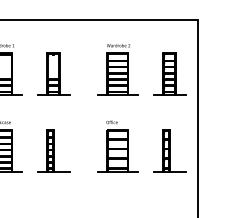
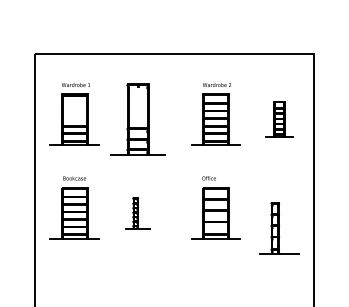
part: (53, 74) -> (137, 119), size x1.4
part: (169, 74) -> (279, 119), size x0.7
part: (53, 151) -> (137, 213), size x0.6
part: (169, 151) -> (279, 228), moved

